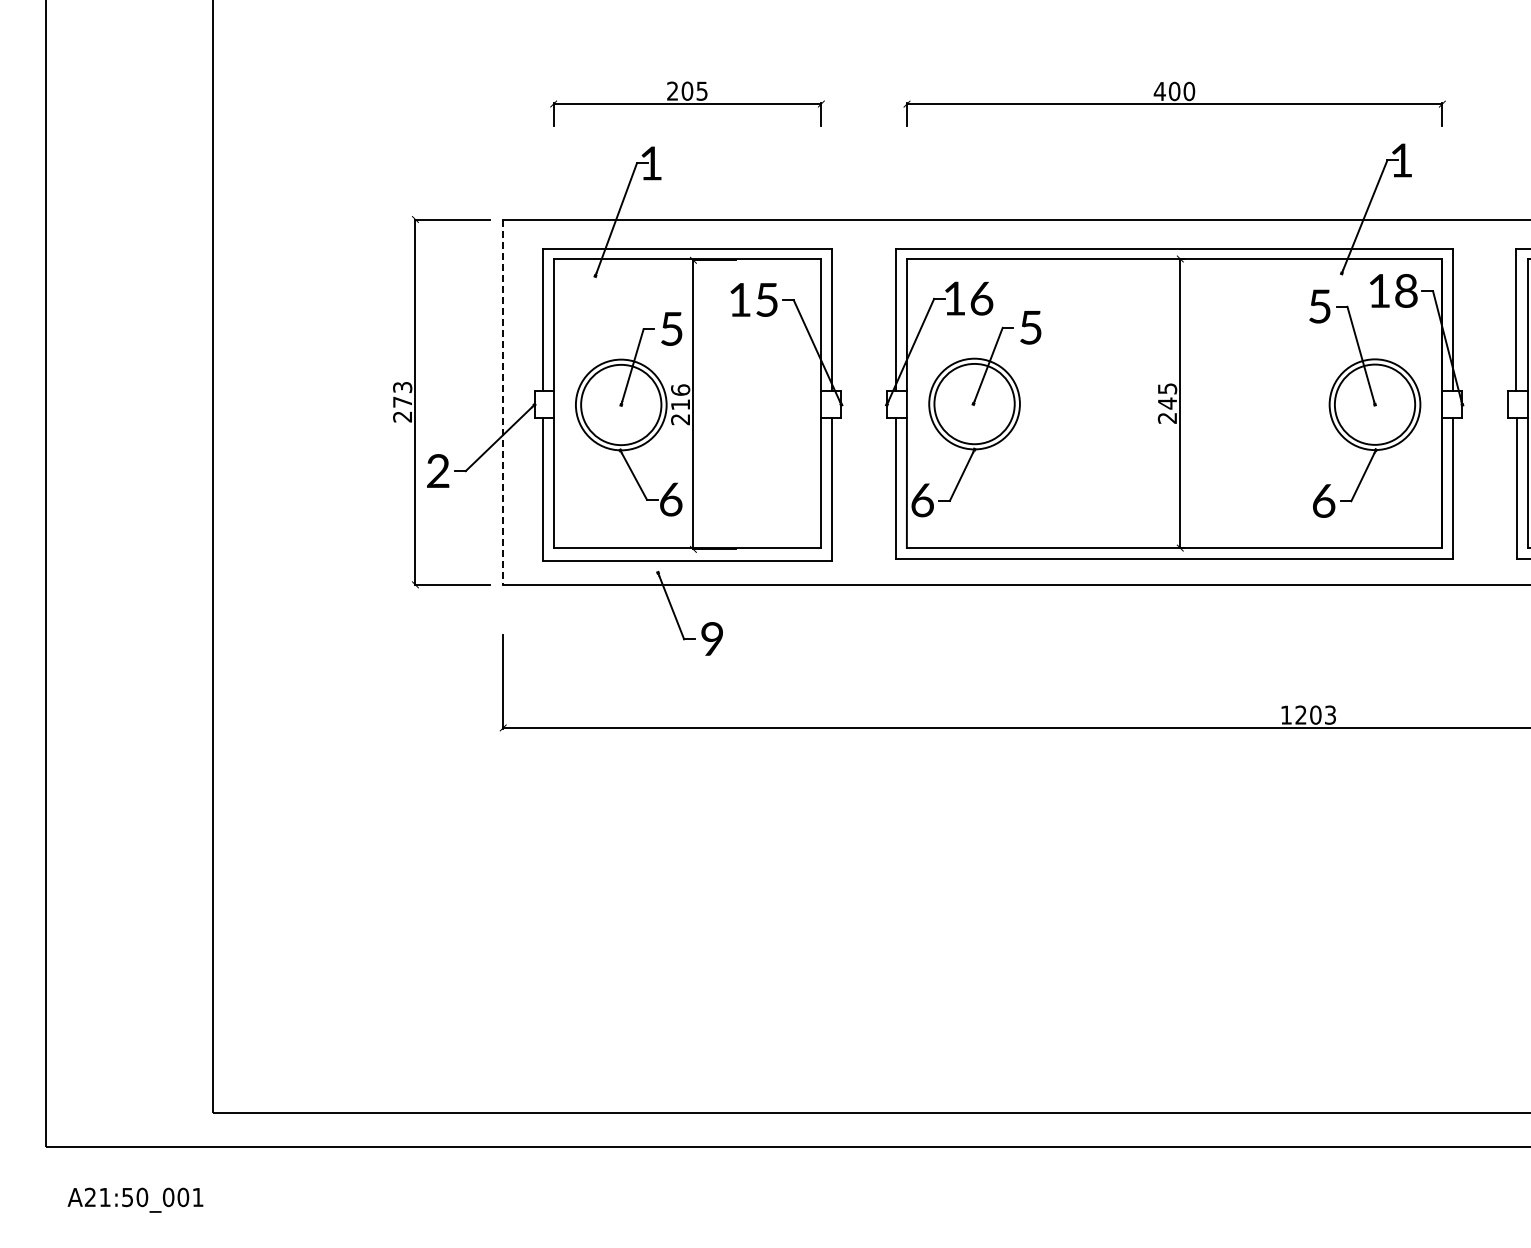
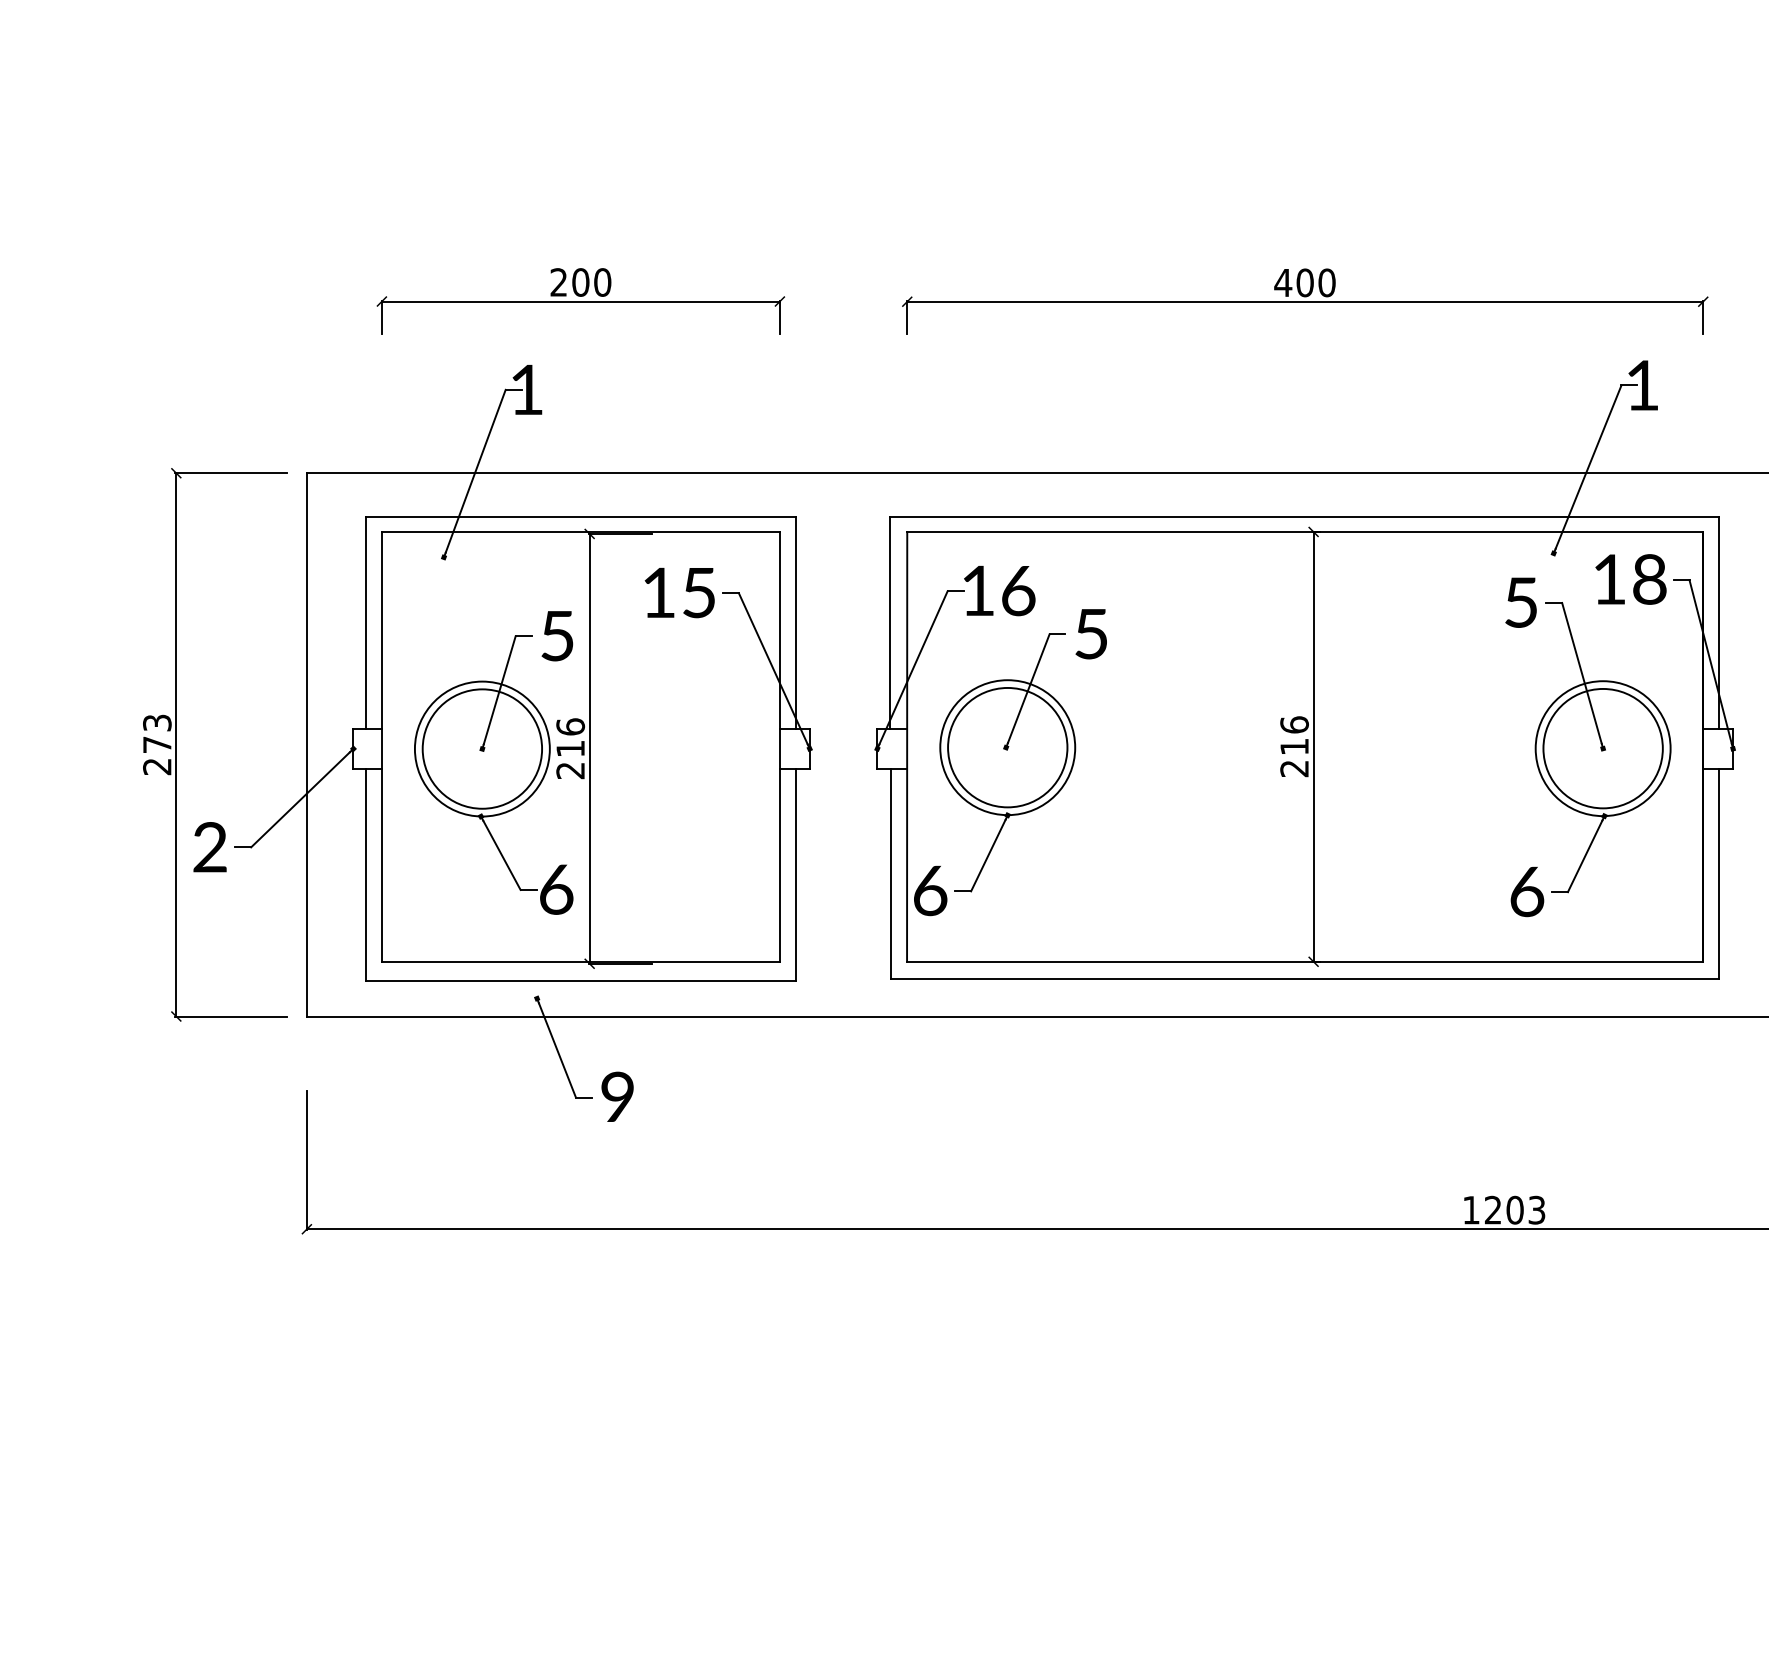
text: (701, 90) -> (601, 281), 205 -> 200
text: (1167, 396) -> (1294, 736), 245 -> 216
line: (503, 402) -> (307, 745), dashed -> solid

